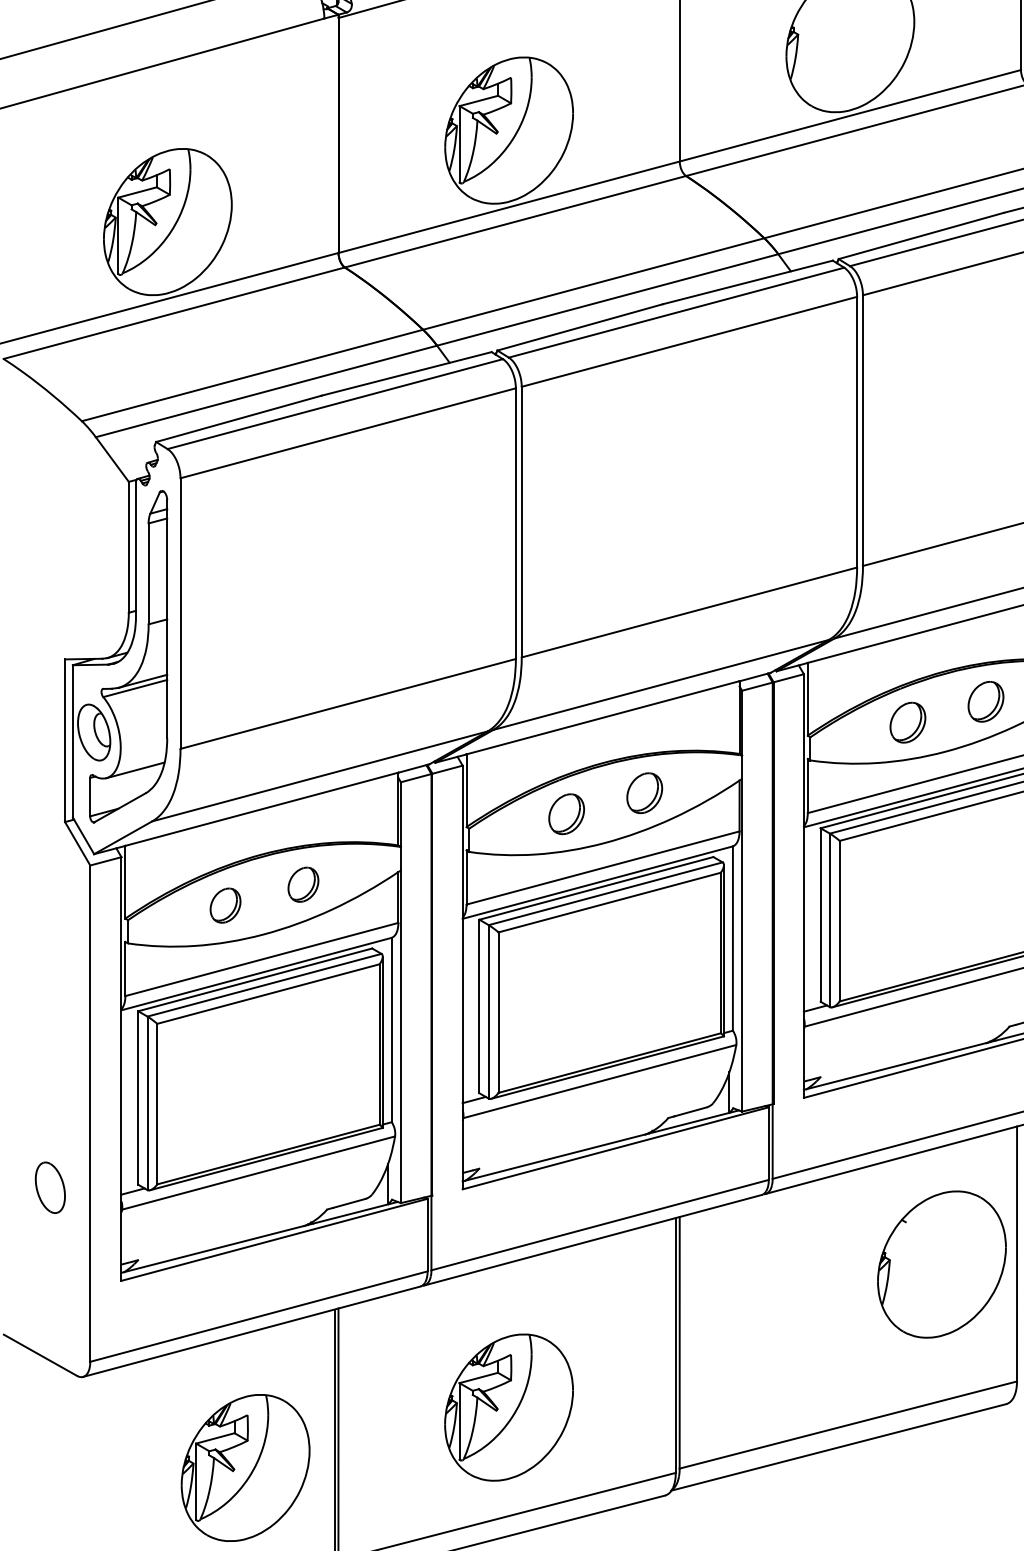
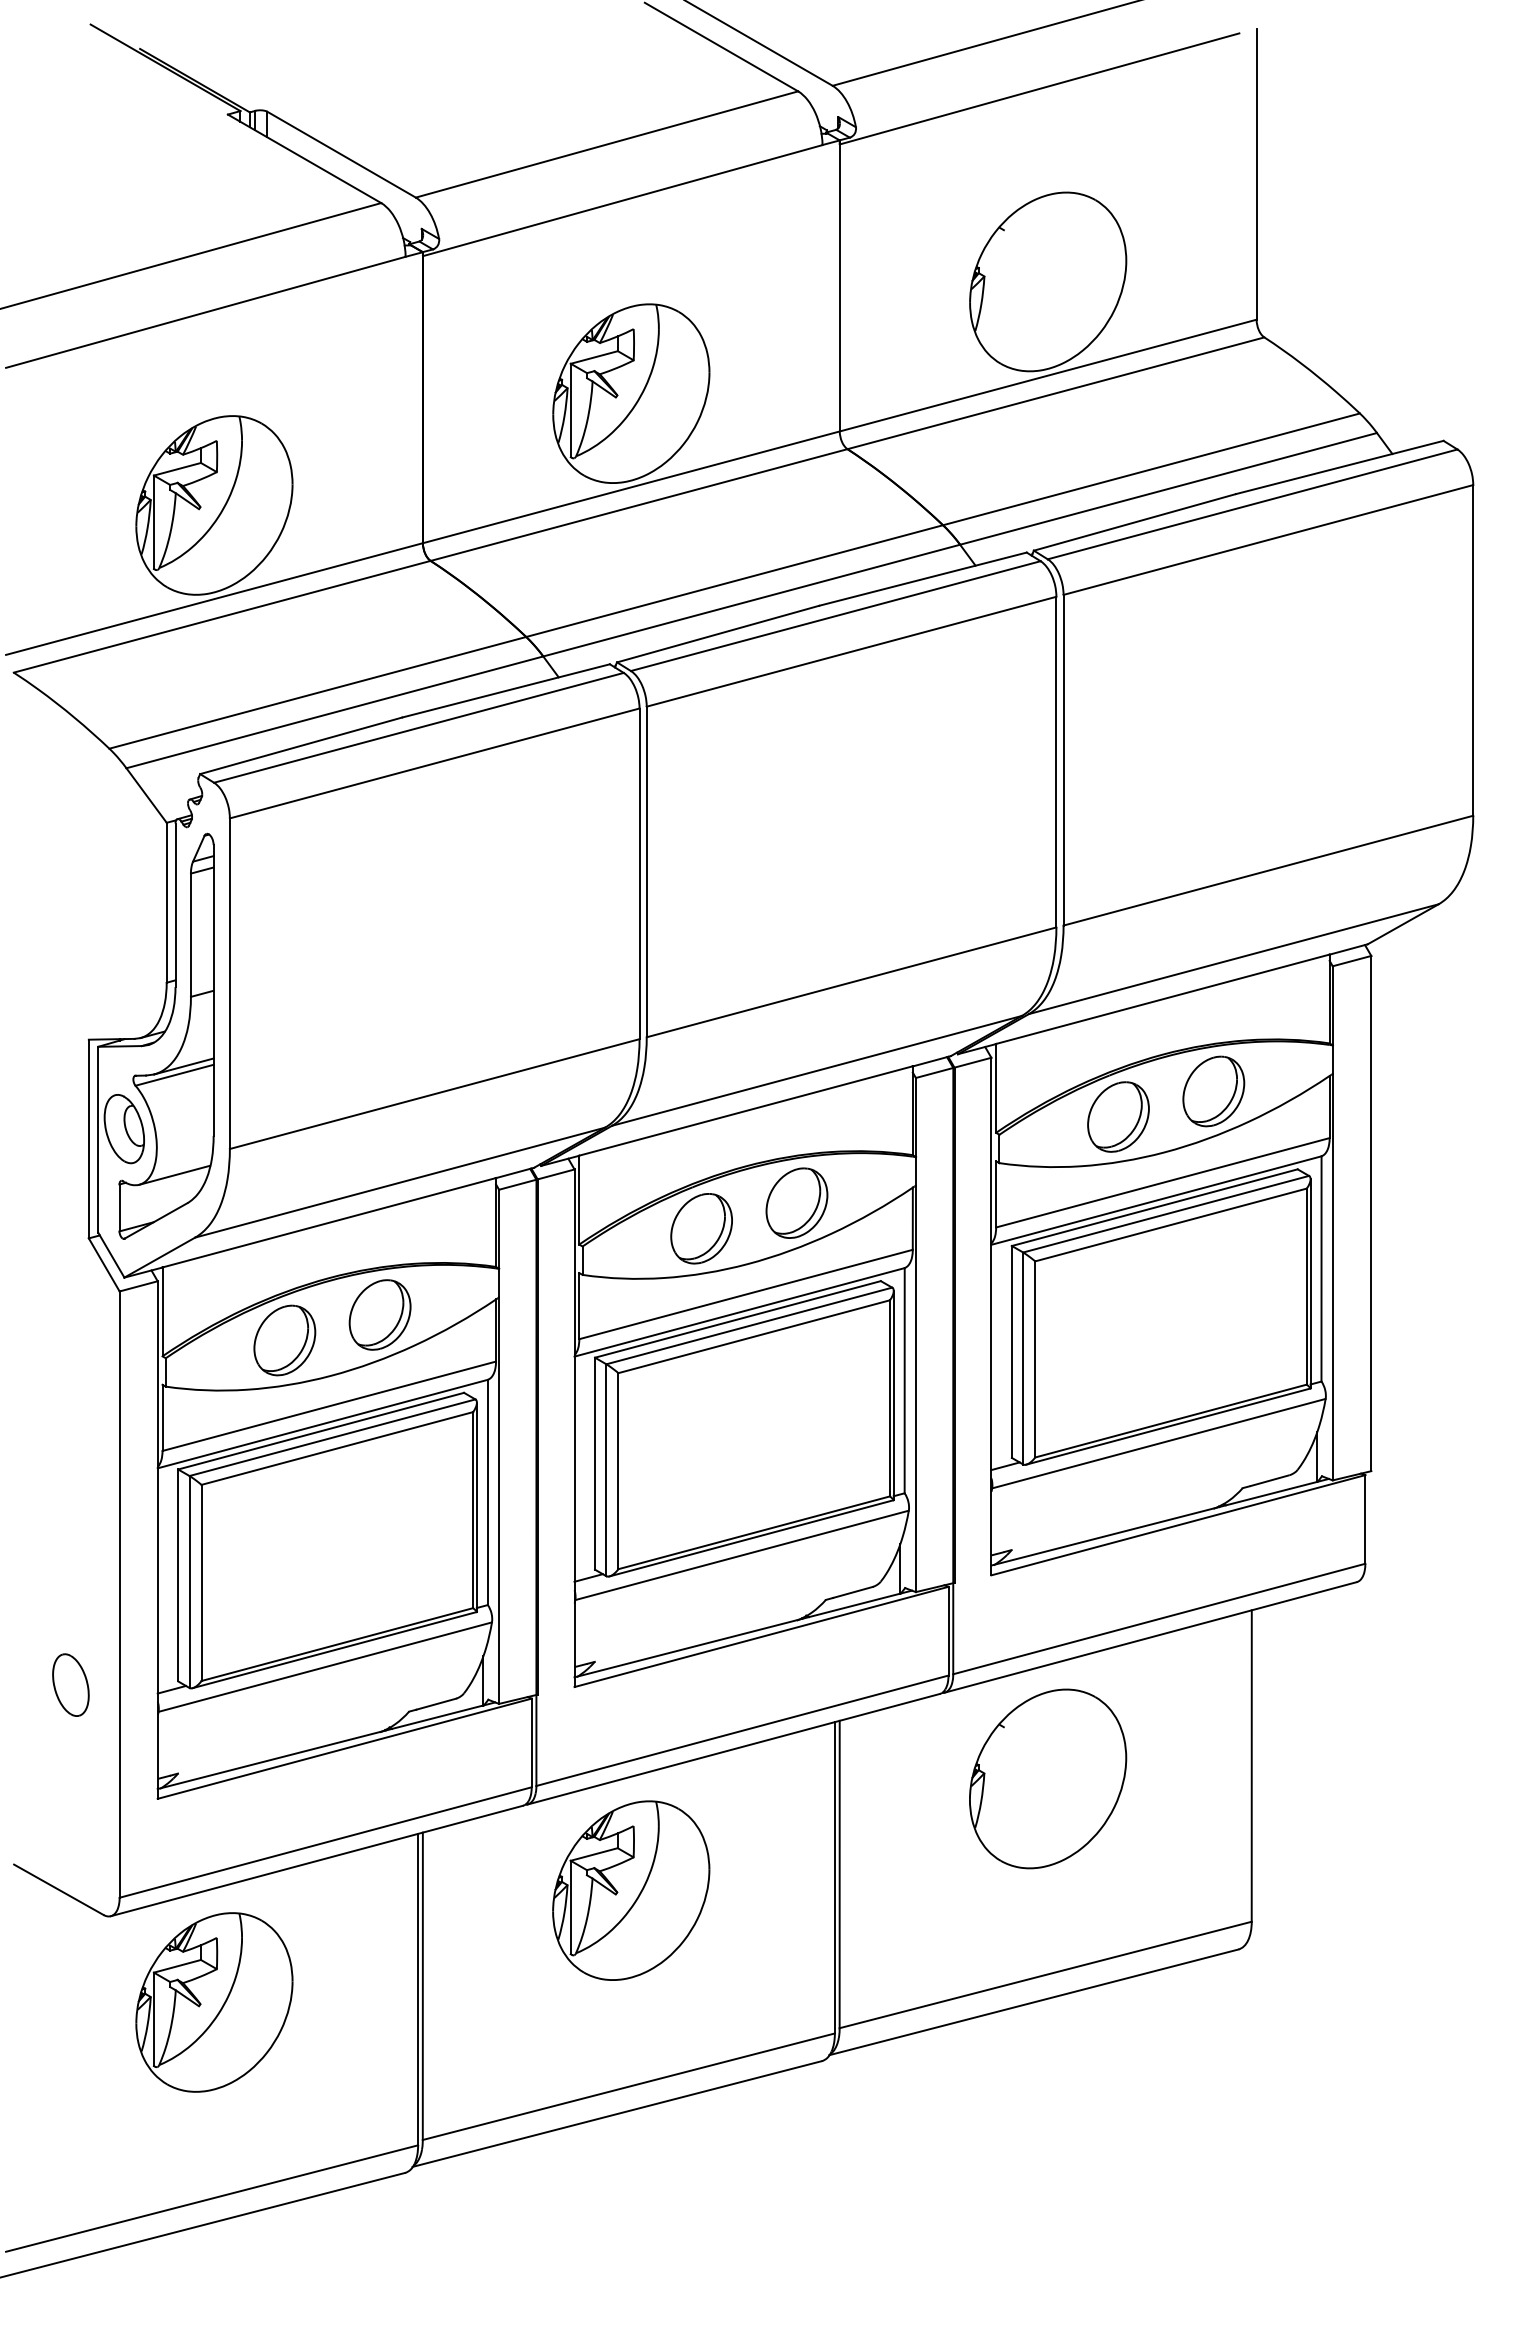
part: (985, 701) -> (1213, 1091), size x1.43
part: (907, 722) -> (1118, 1116), size x1.43
part: (644, 792) -> (796, 1202), size x1.43
part: (566, 813) -> (701, 1228), size x1.43
part: (302, 884) -> (379, 1314), size x1.67
part: (225, 905) -> (284, 1340), size x1.67
part: (942, 1264) -> (1048, 1778), moved
part: (509, 1407) -> (631, 1890), moved
part: (245, 1468) -> (214, 2002), moved

